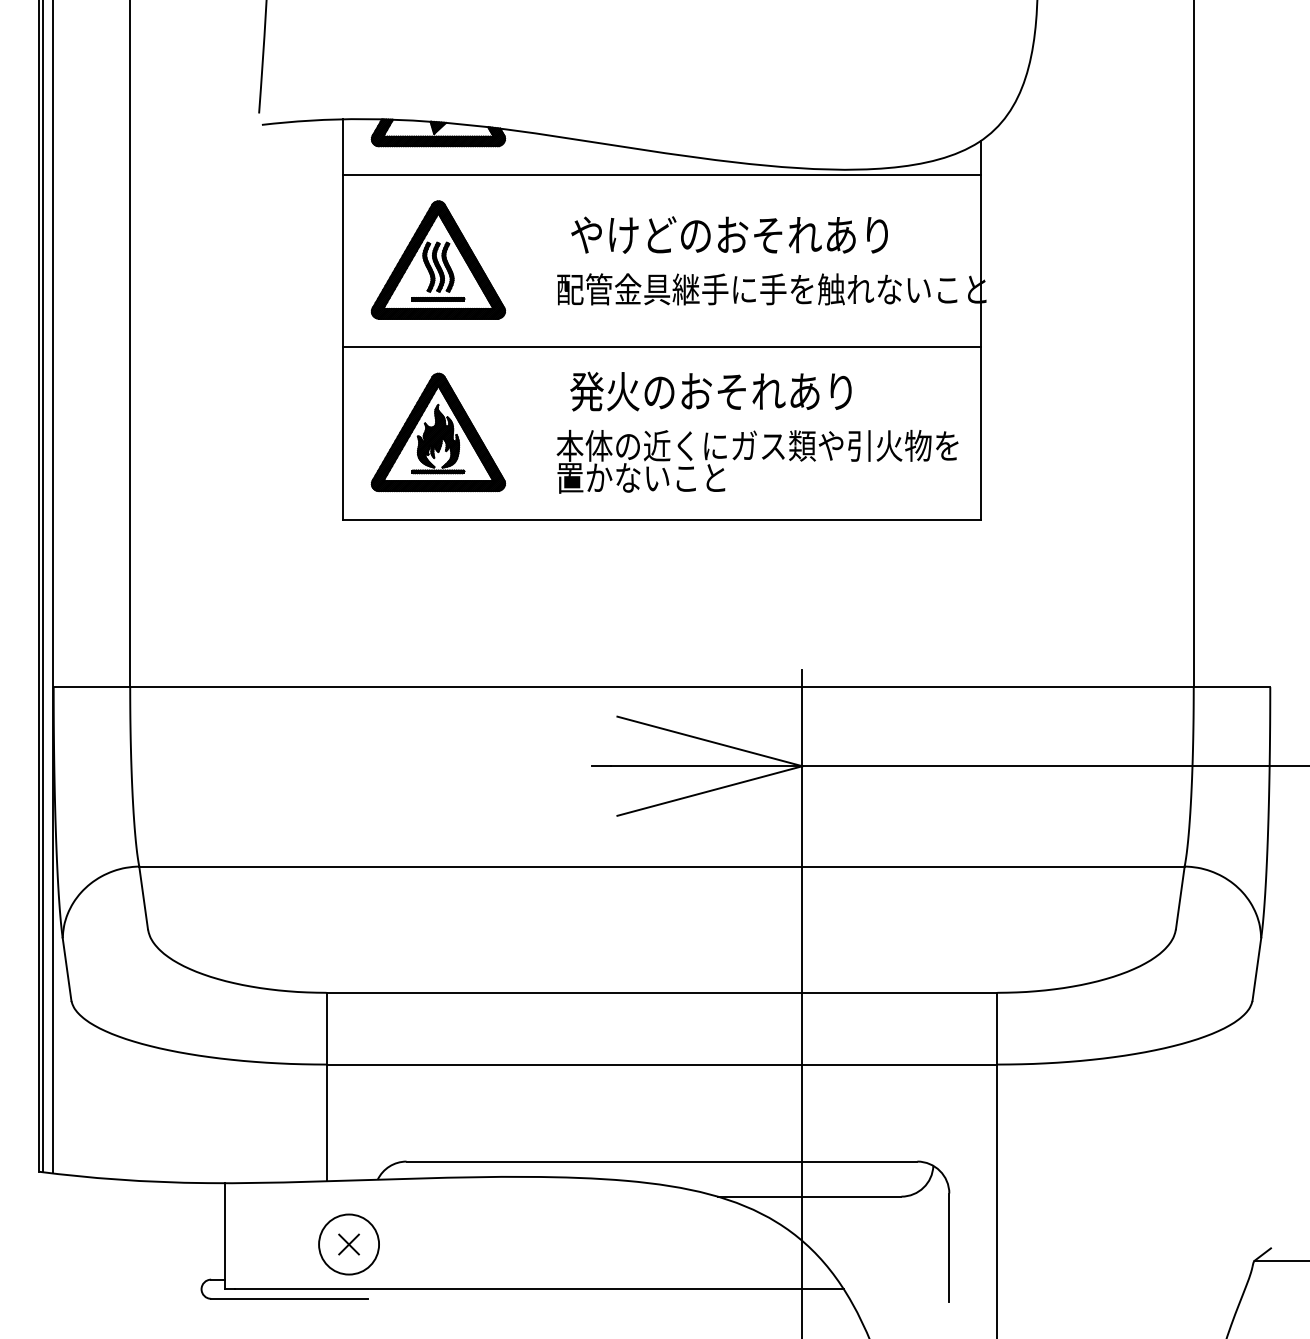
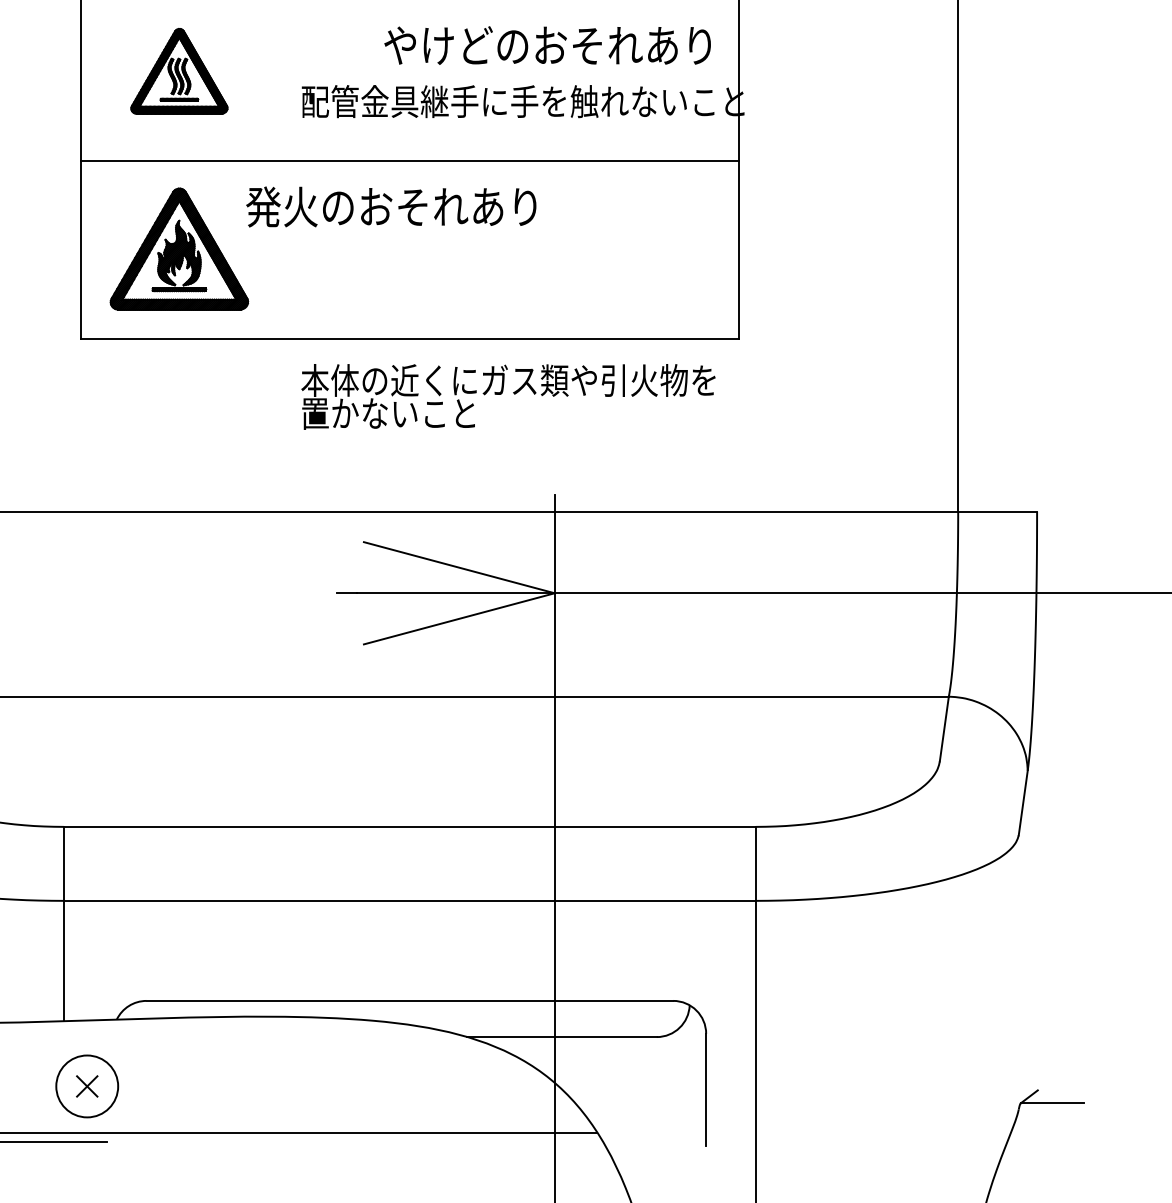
text: (729, 234) -> (547, 44), moved
part: (438, 259) -> (179, 70), size x0.7
text: (710, 391) -> (390, 206), moved
text: (757, 461) -> (508, 396), moved

